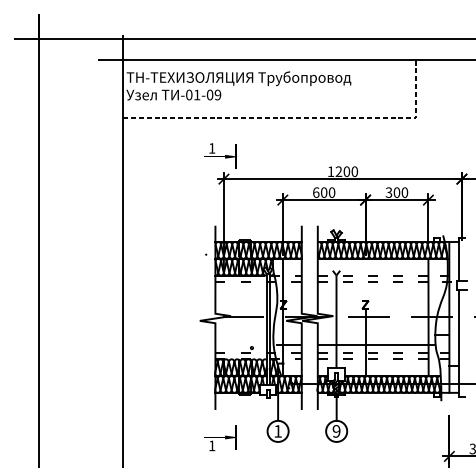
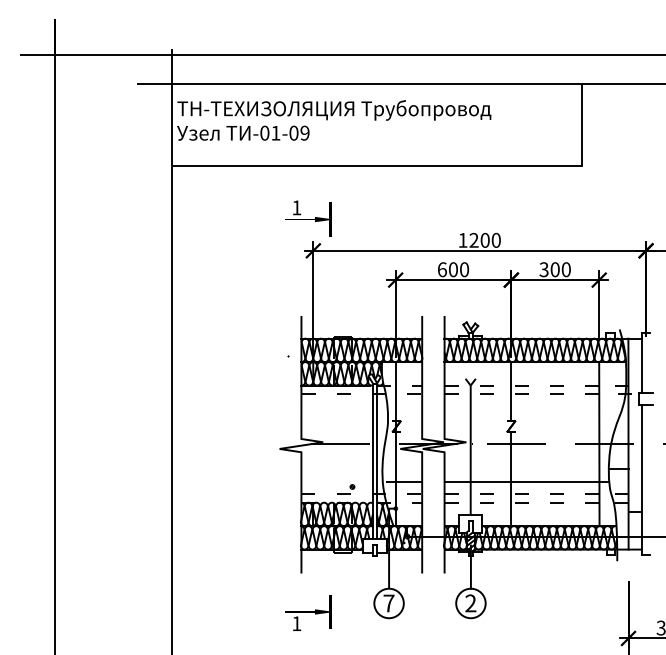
line: (299, 118) -> (419, 165), dashed -> solid
line: (365, 279) -> (511, 391), added
text: (277, 431) -> (388, 603), 1 -> 7
text: (336, 431) -> (470, 603), 9 -> 2

